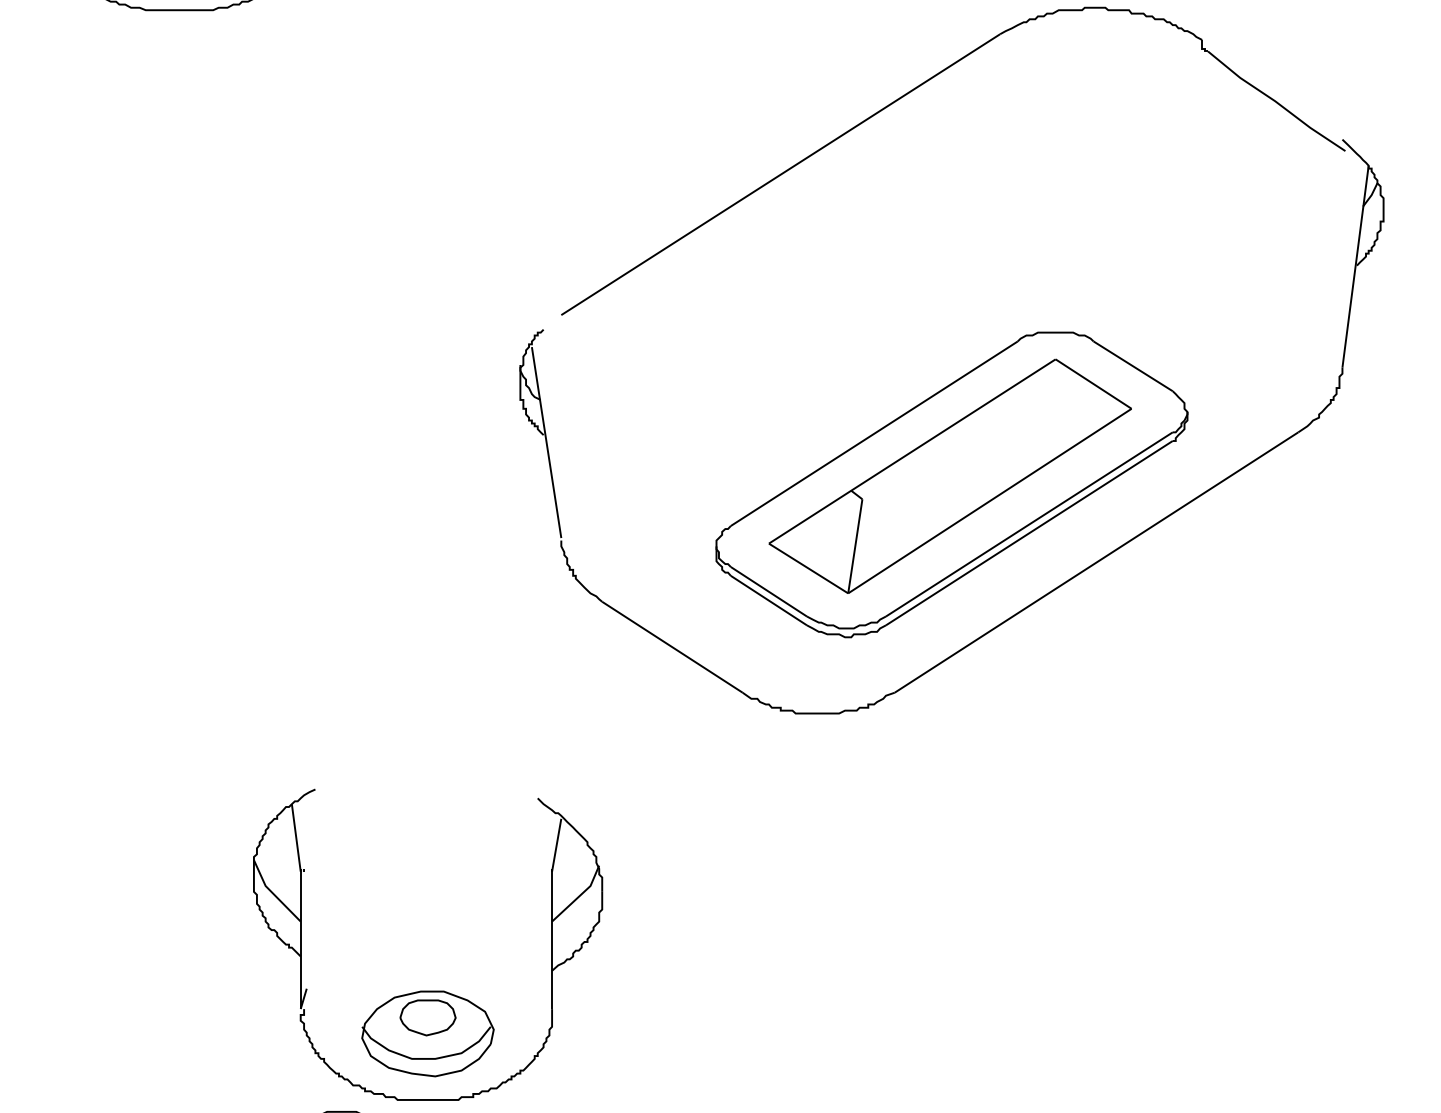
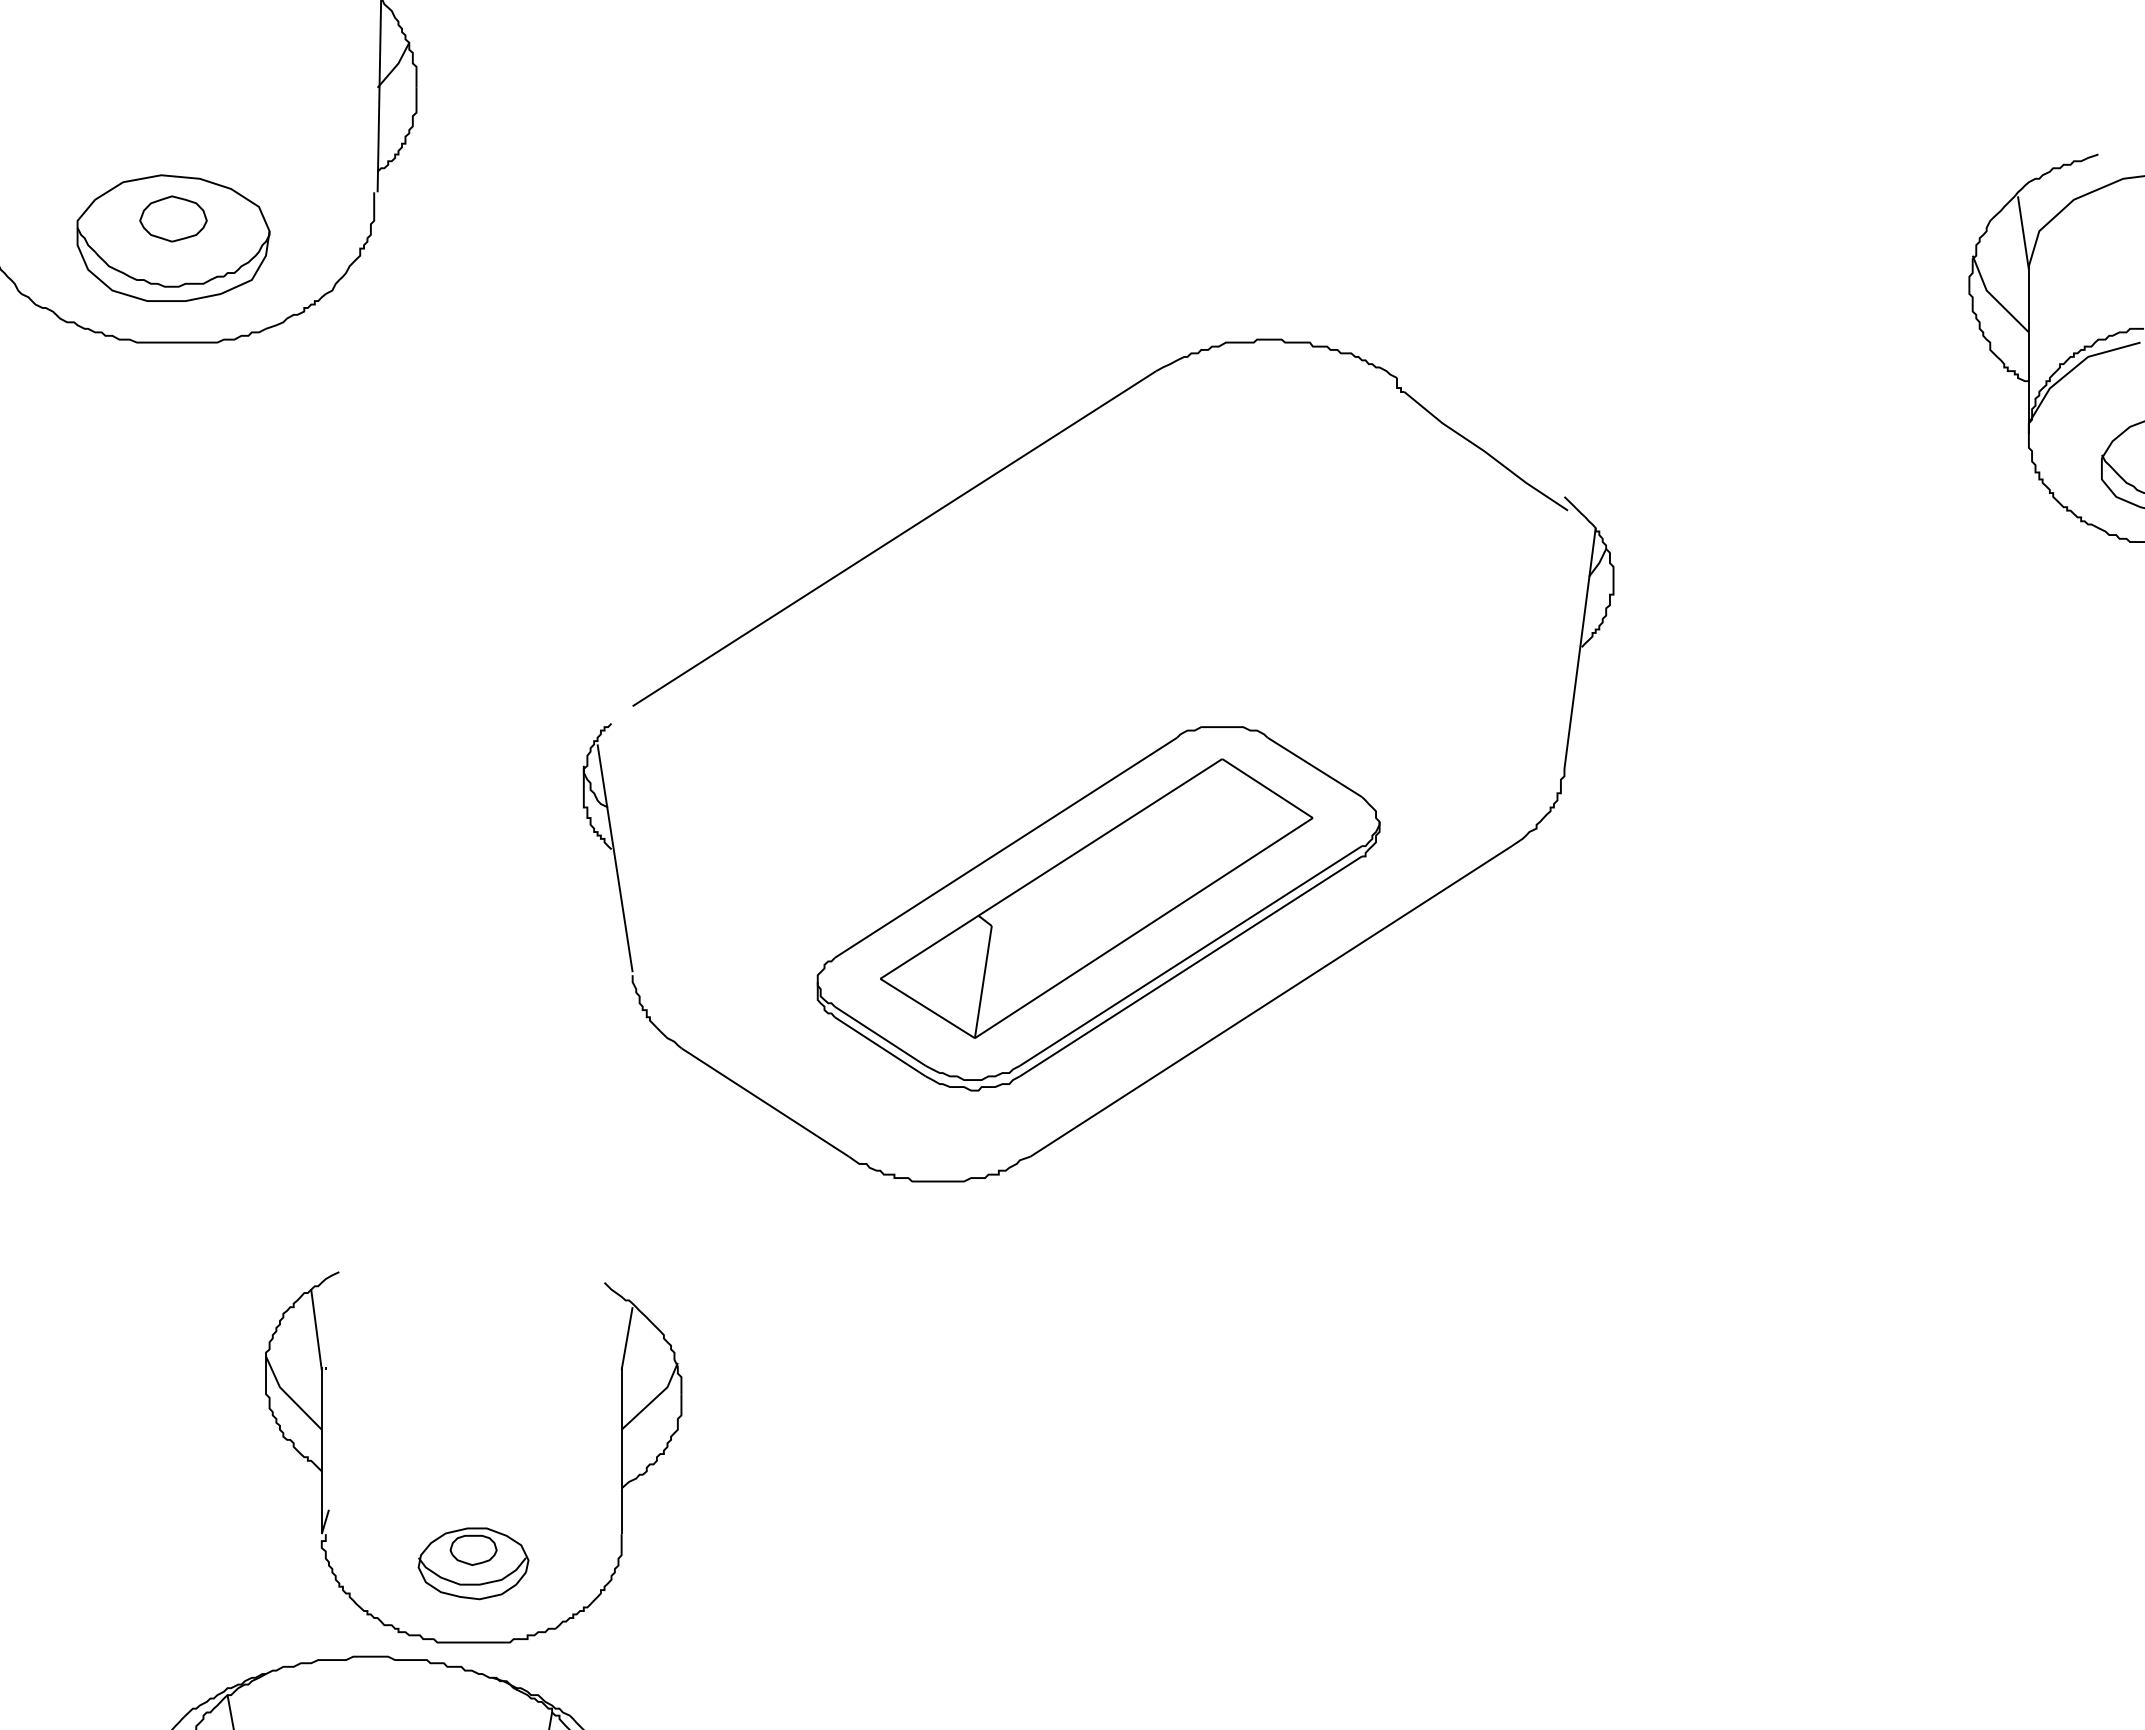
part: (427, 1033) -> (473, 1563), size x0.7

